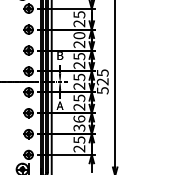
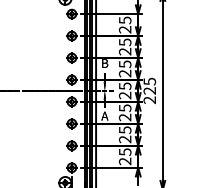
text: (78, 35) -> (124, 42), 20 -> 25
text: (102, 90) -> (149, 100), 525 -> 225
text: (78, 123) -> (124, 134), 36 -> 25

